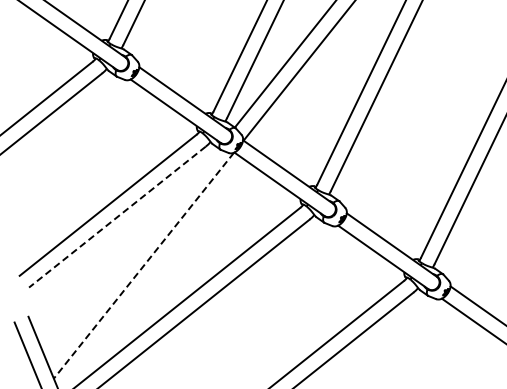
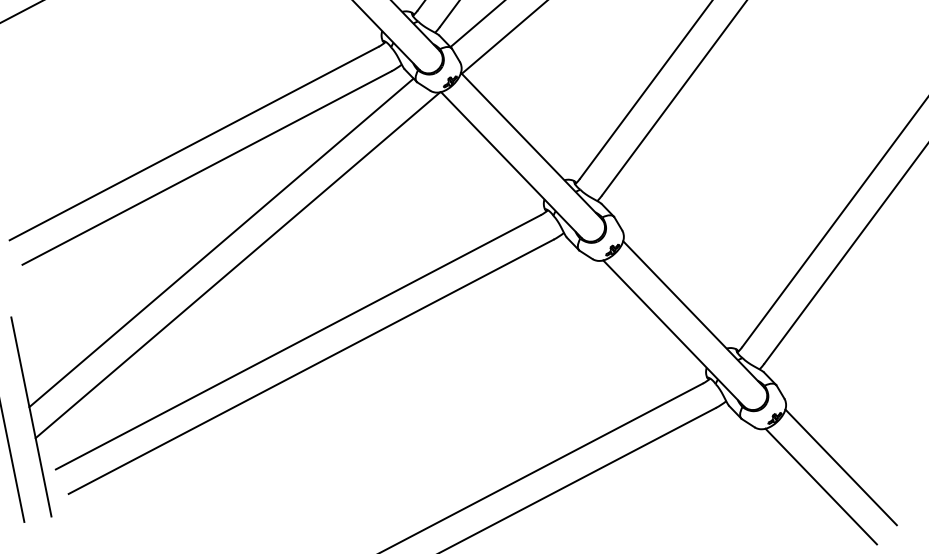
line: (117, 217) -> (206, 168), dashed -> solid
line: (132, 255) -> (220, 242), added
line: (143, 266) -> (236, 266), dashed -> solid

